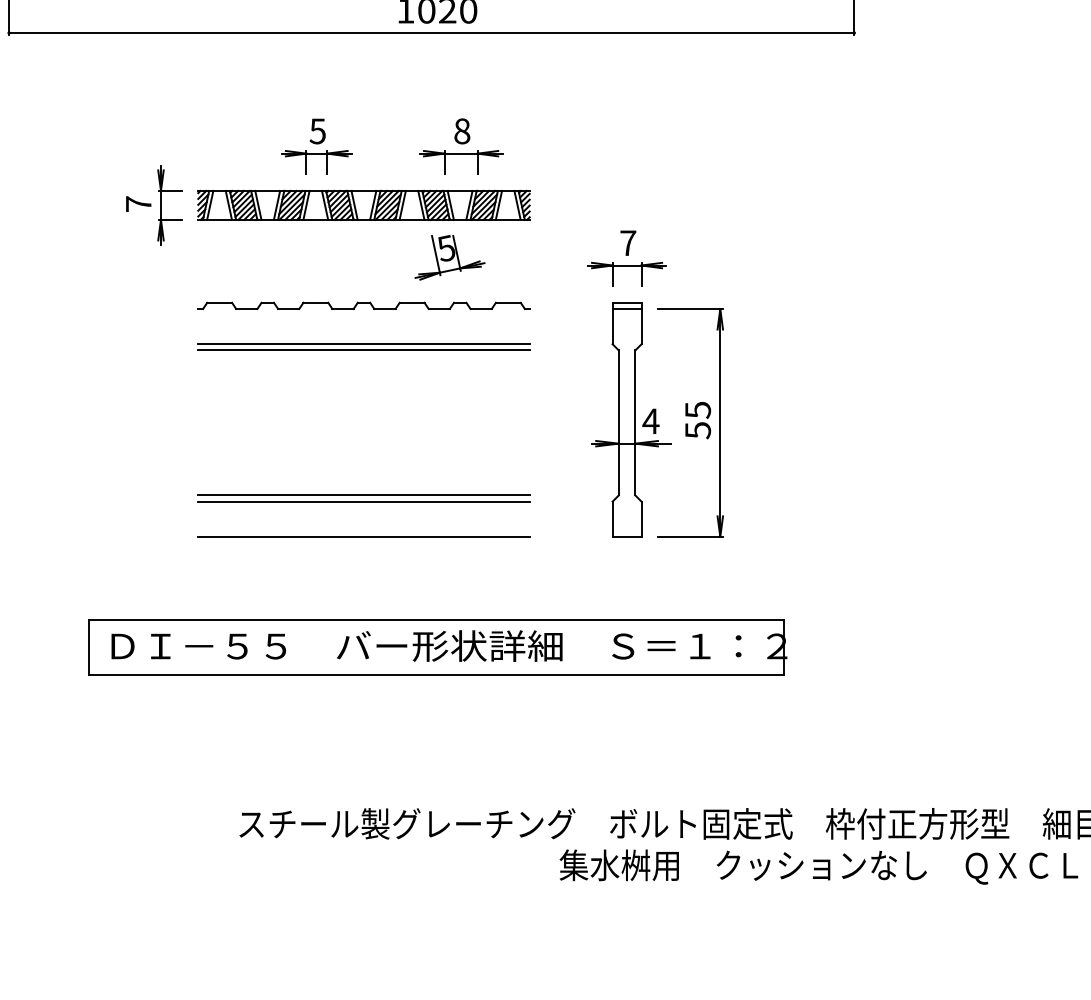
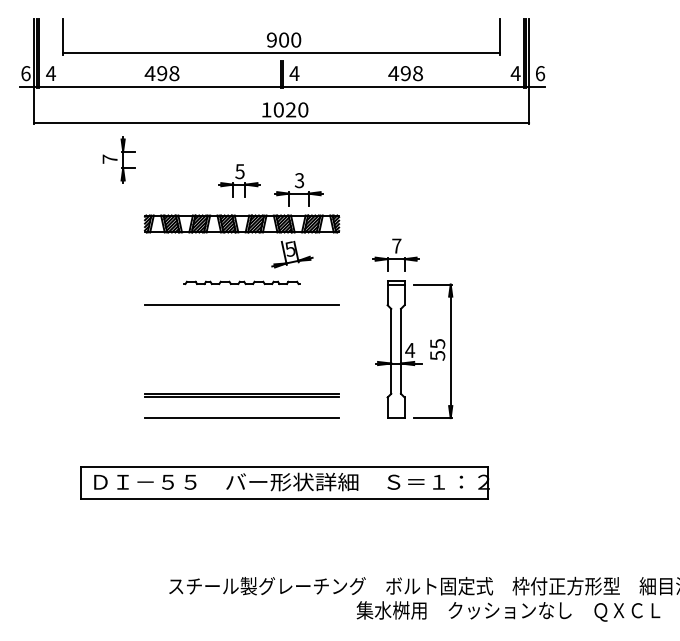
text: (462, 131) -> (299, 180), 8 -> 3
part: (316, 146) -> (239, 180), moved
part: (153, 204) -> (118, 159), moved
part: (363, 305) -> (241, 282), size x0.6
line: (364, 349) -> (242, 308), removed

